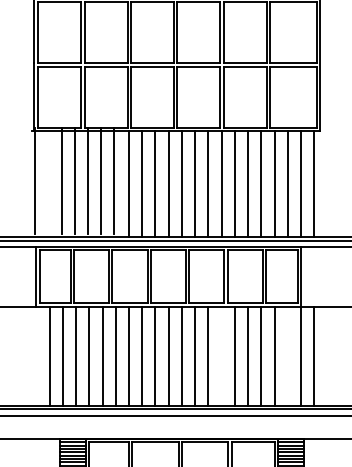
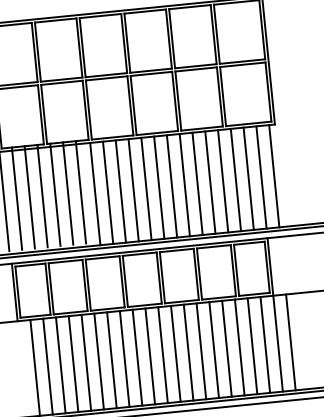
line: (48, 180) -> (17, 198), added
line: (221, 355) -> (201, 350), added
line: (287, 355) -> (264, 344), added

